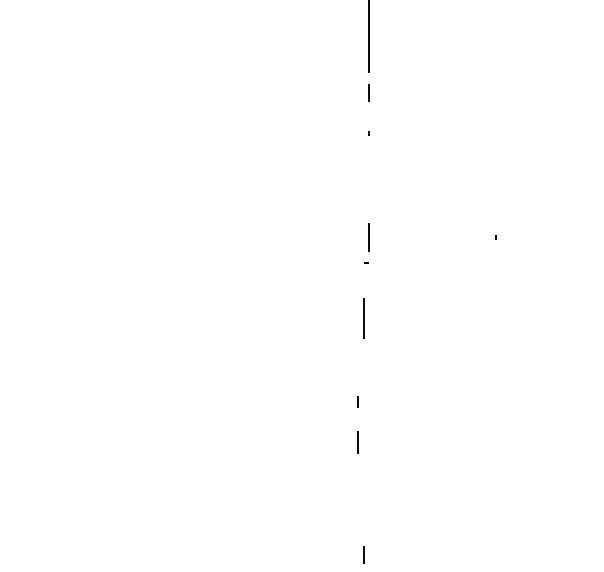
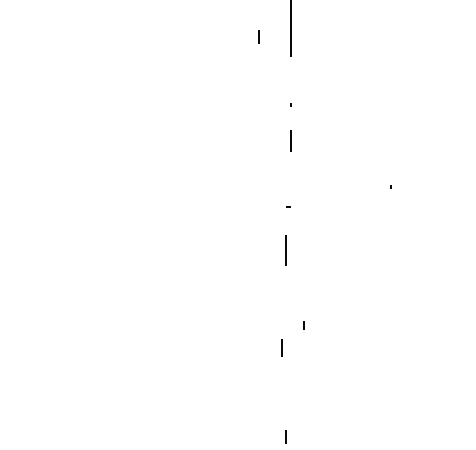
line: (368, 92) -> (258, 36), moved
line: (368, 237) -> (290, 141), moved
line: (357, 401) -> (303, 324), moved

